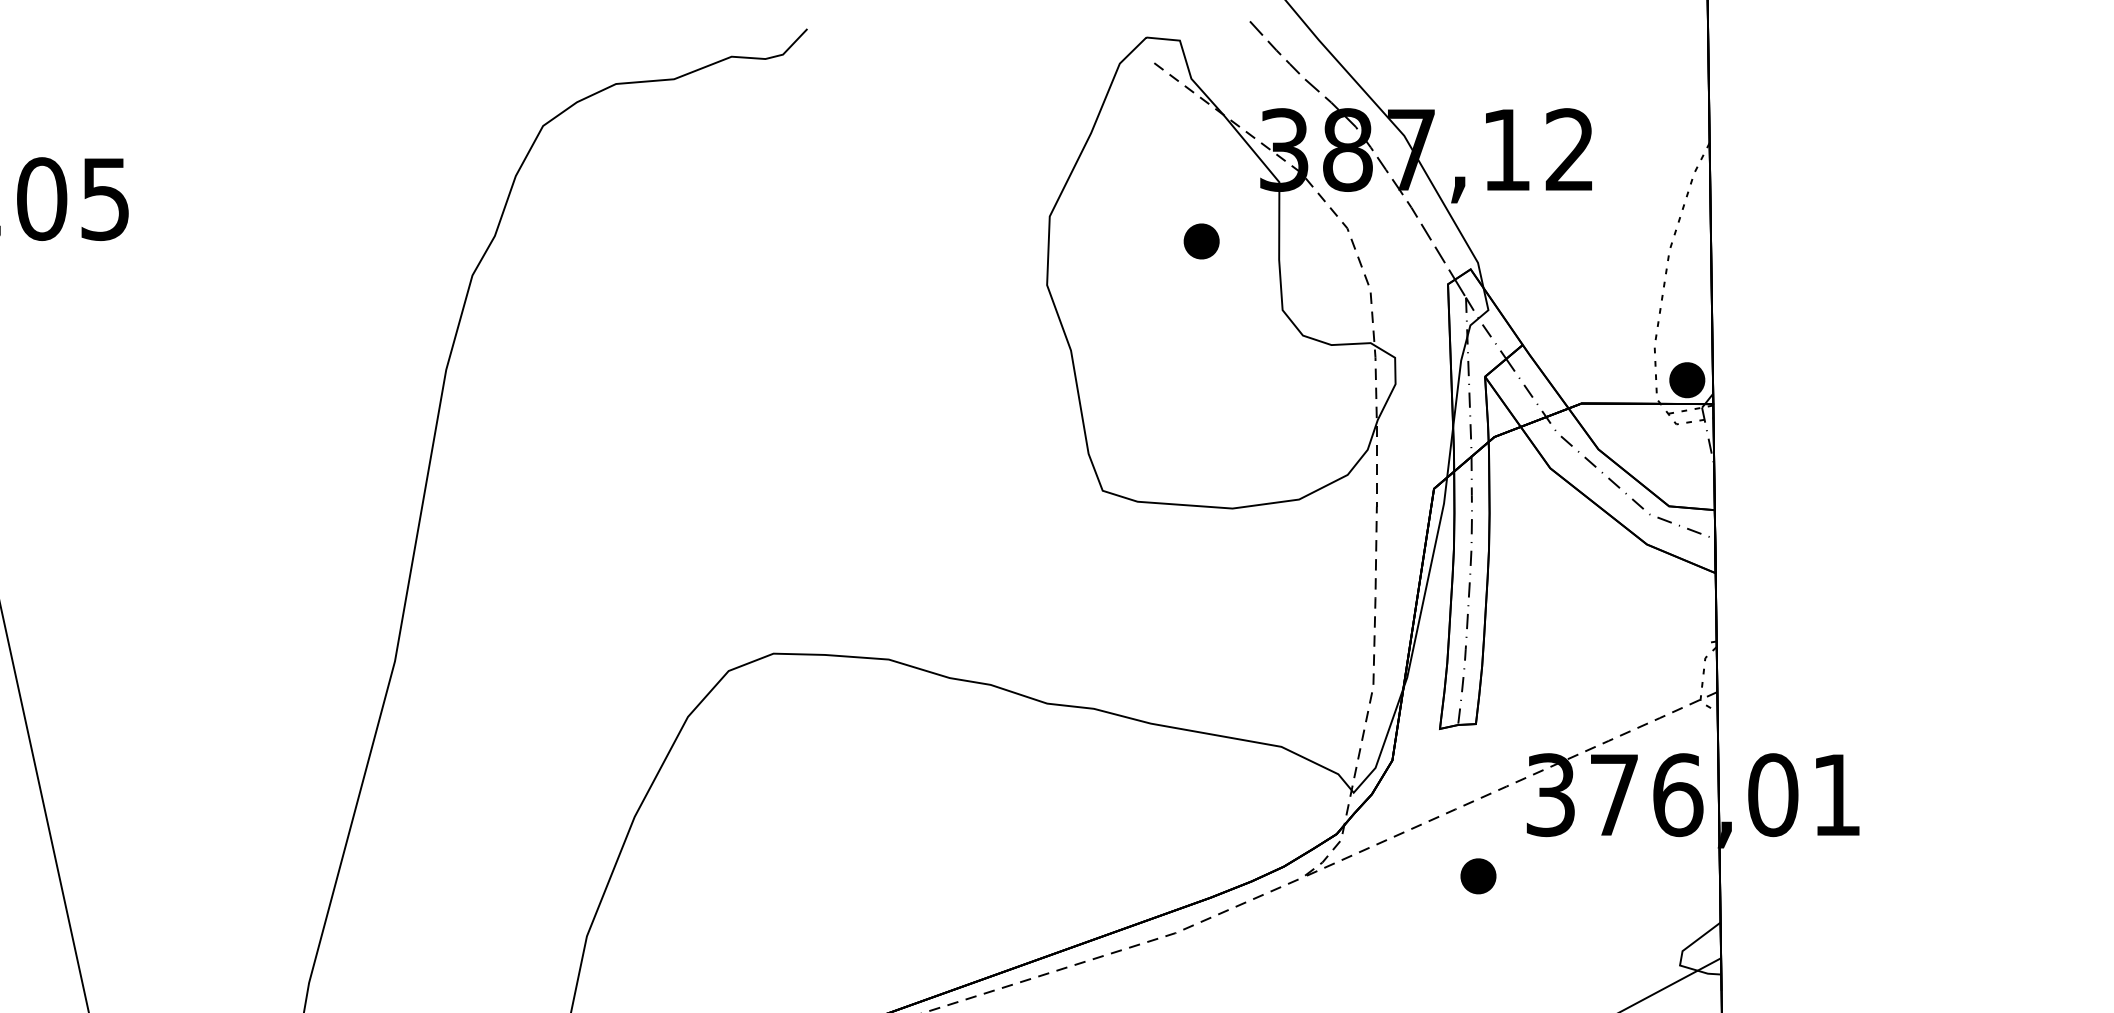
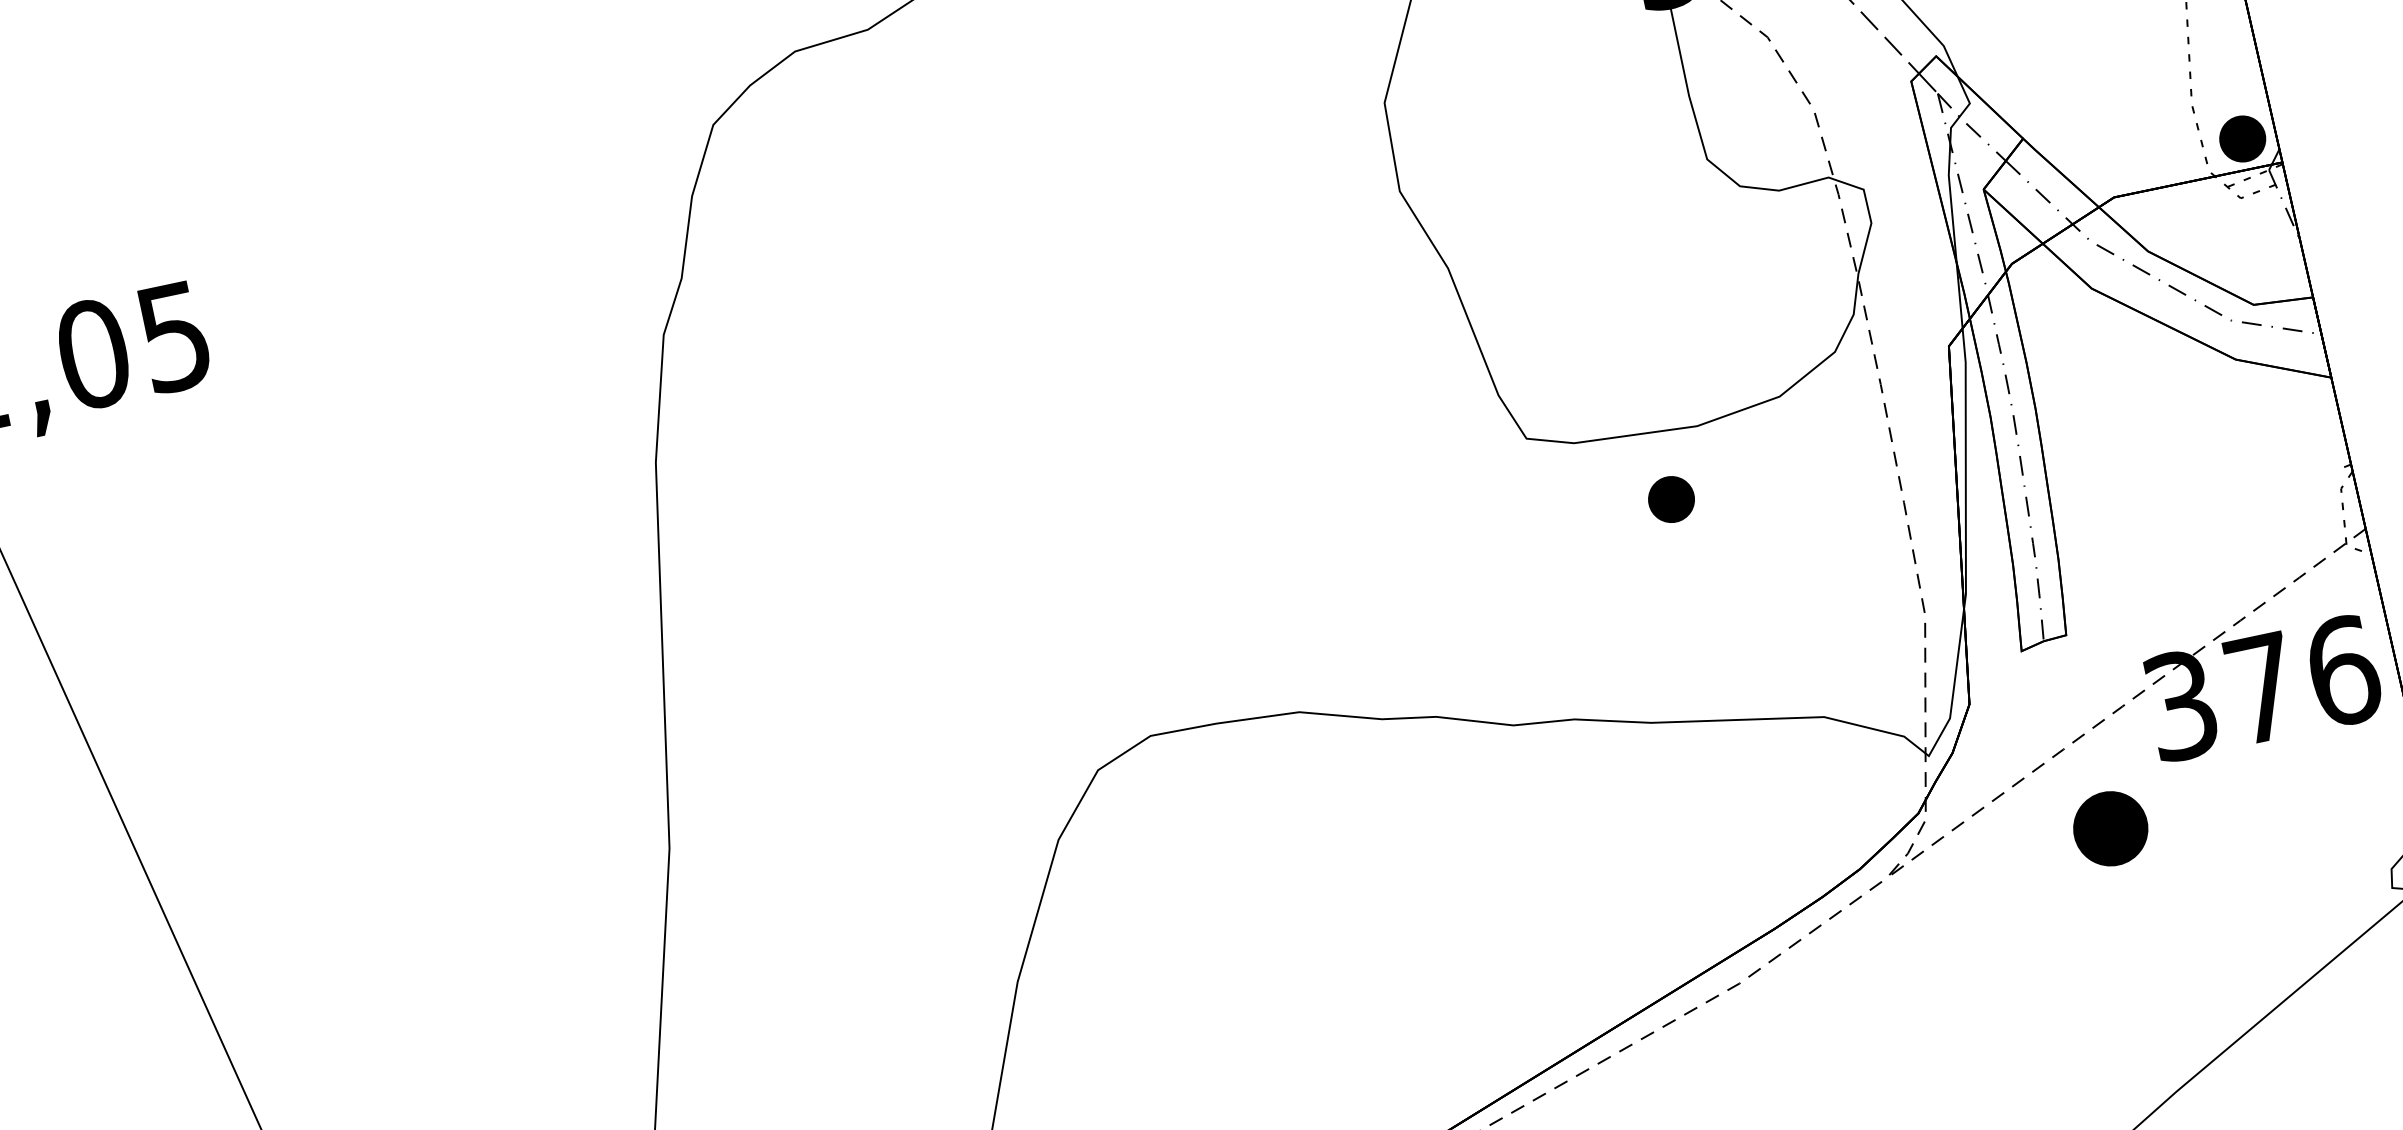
part: (1201, 241) -> (1671, 499), moved
part: (1478, 876) -> (2110, 829), size x1.6

